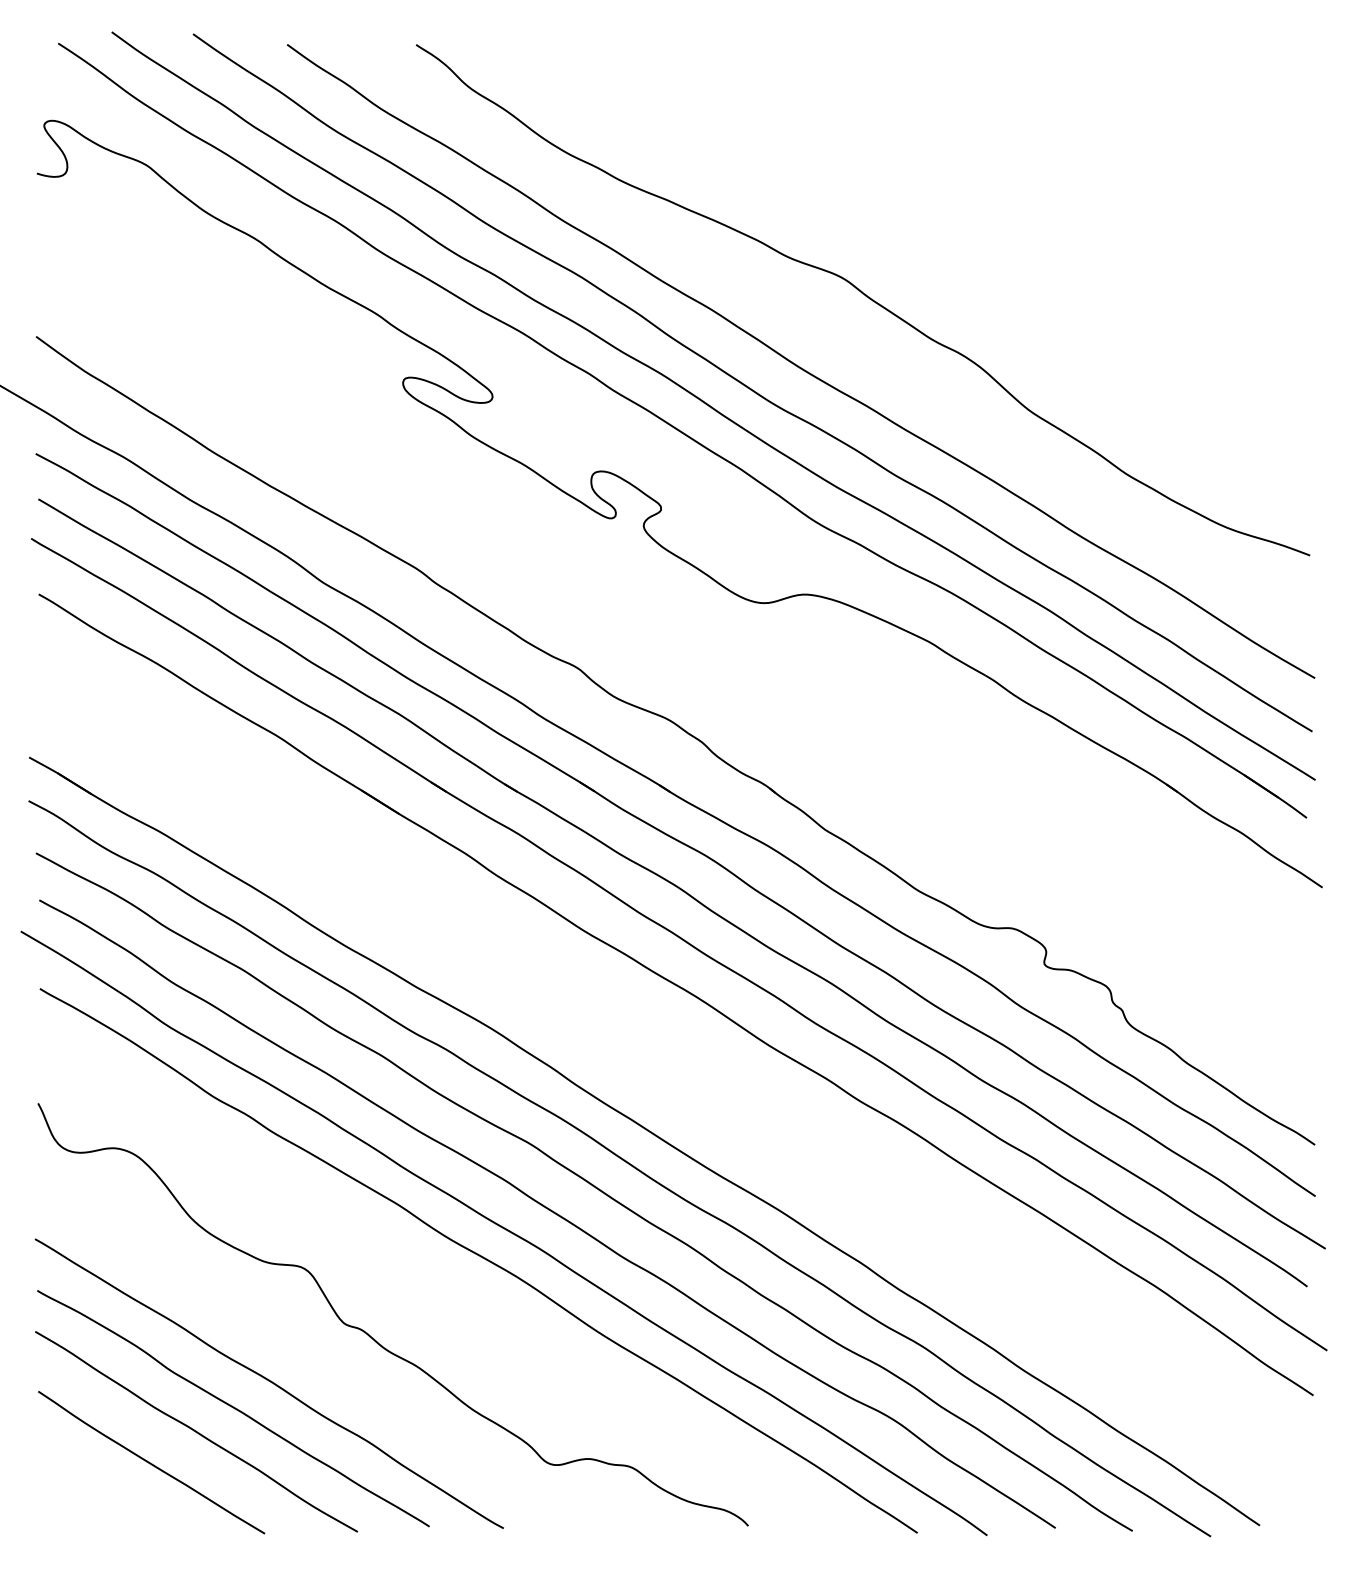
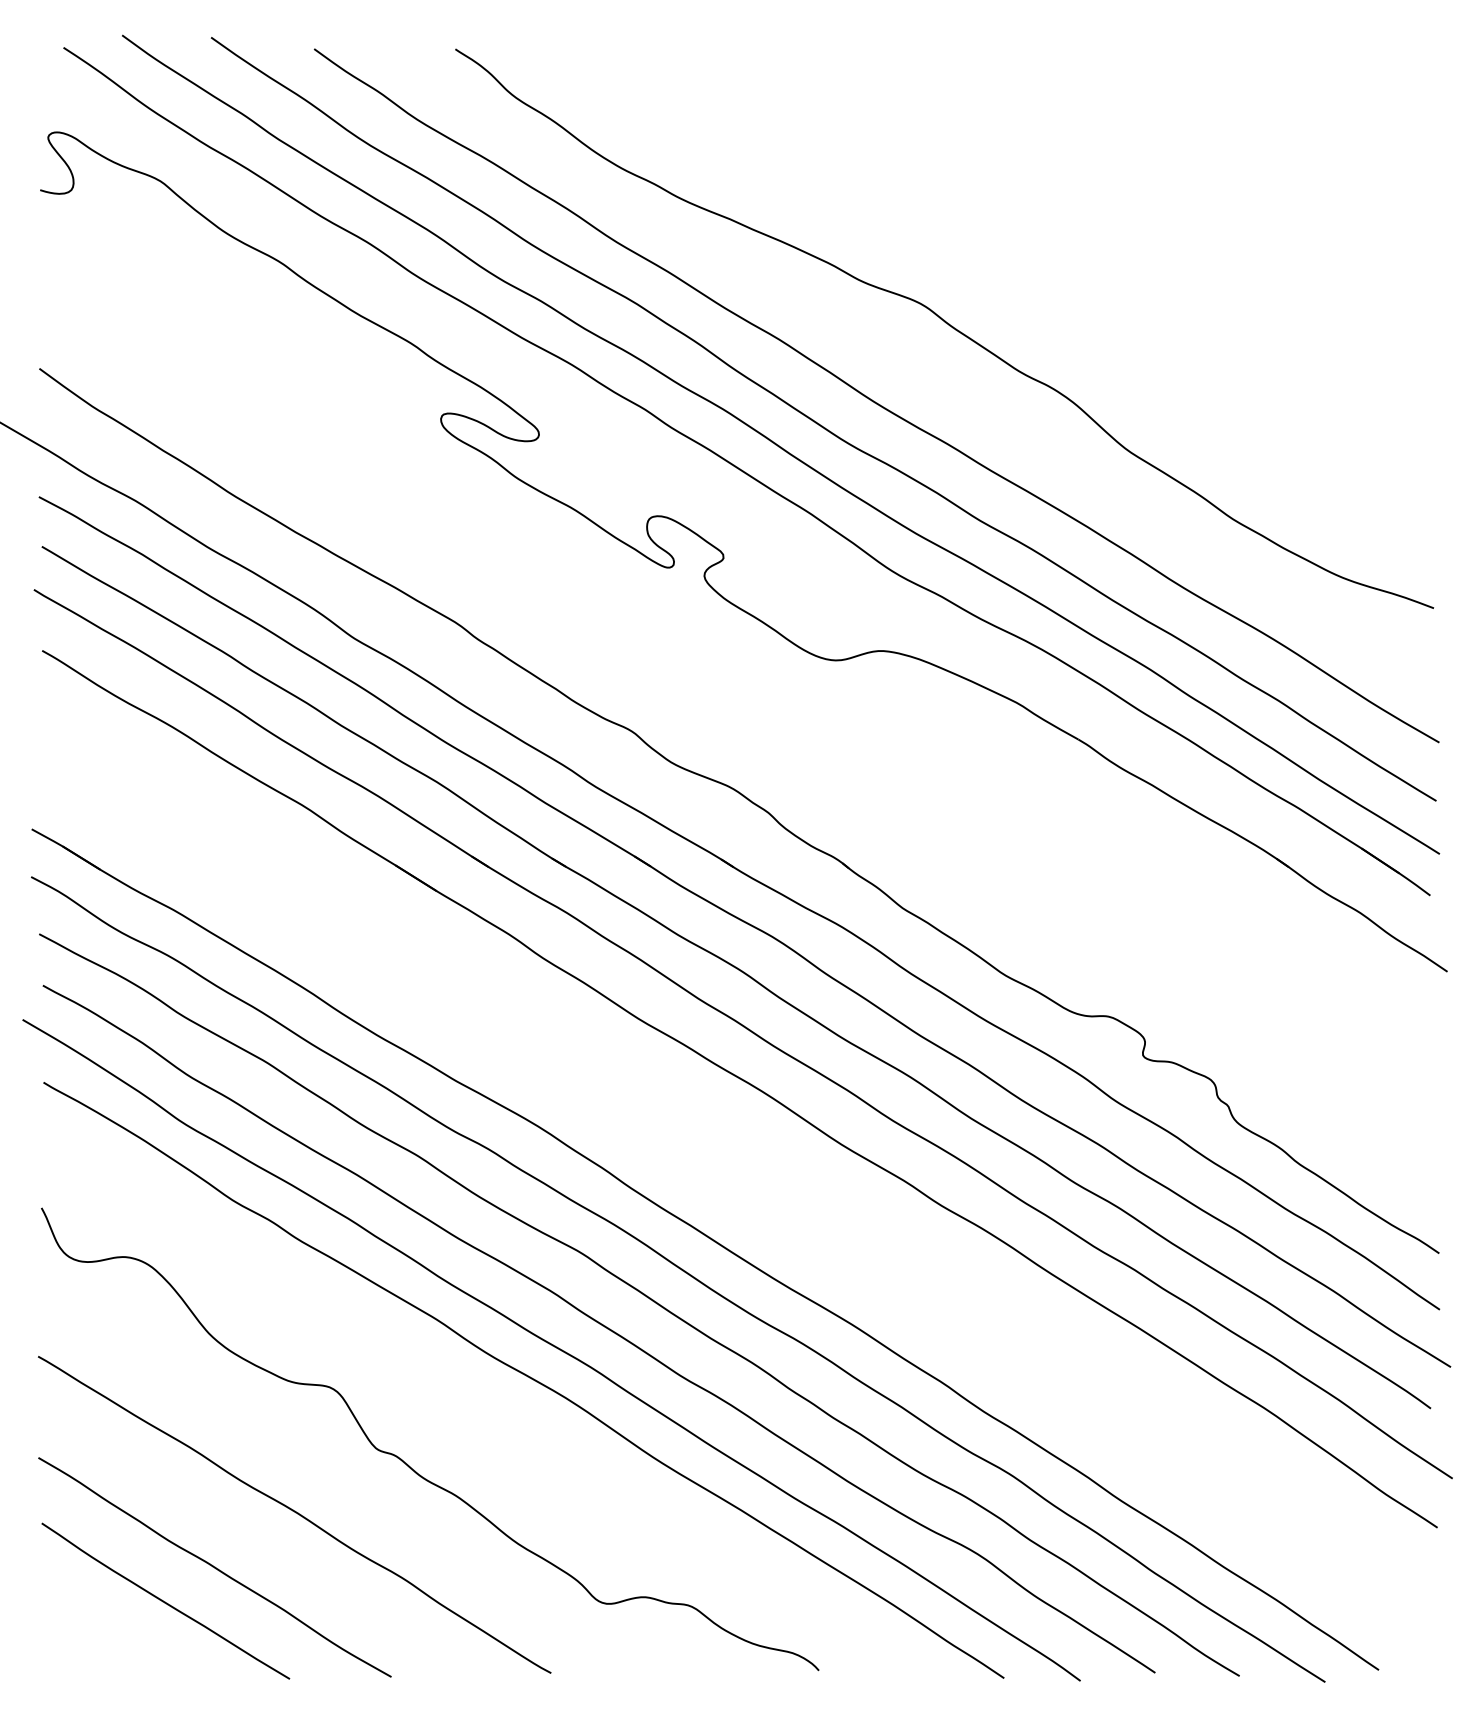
curve: (233, 1408) -> (255, 1541), removed

